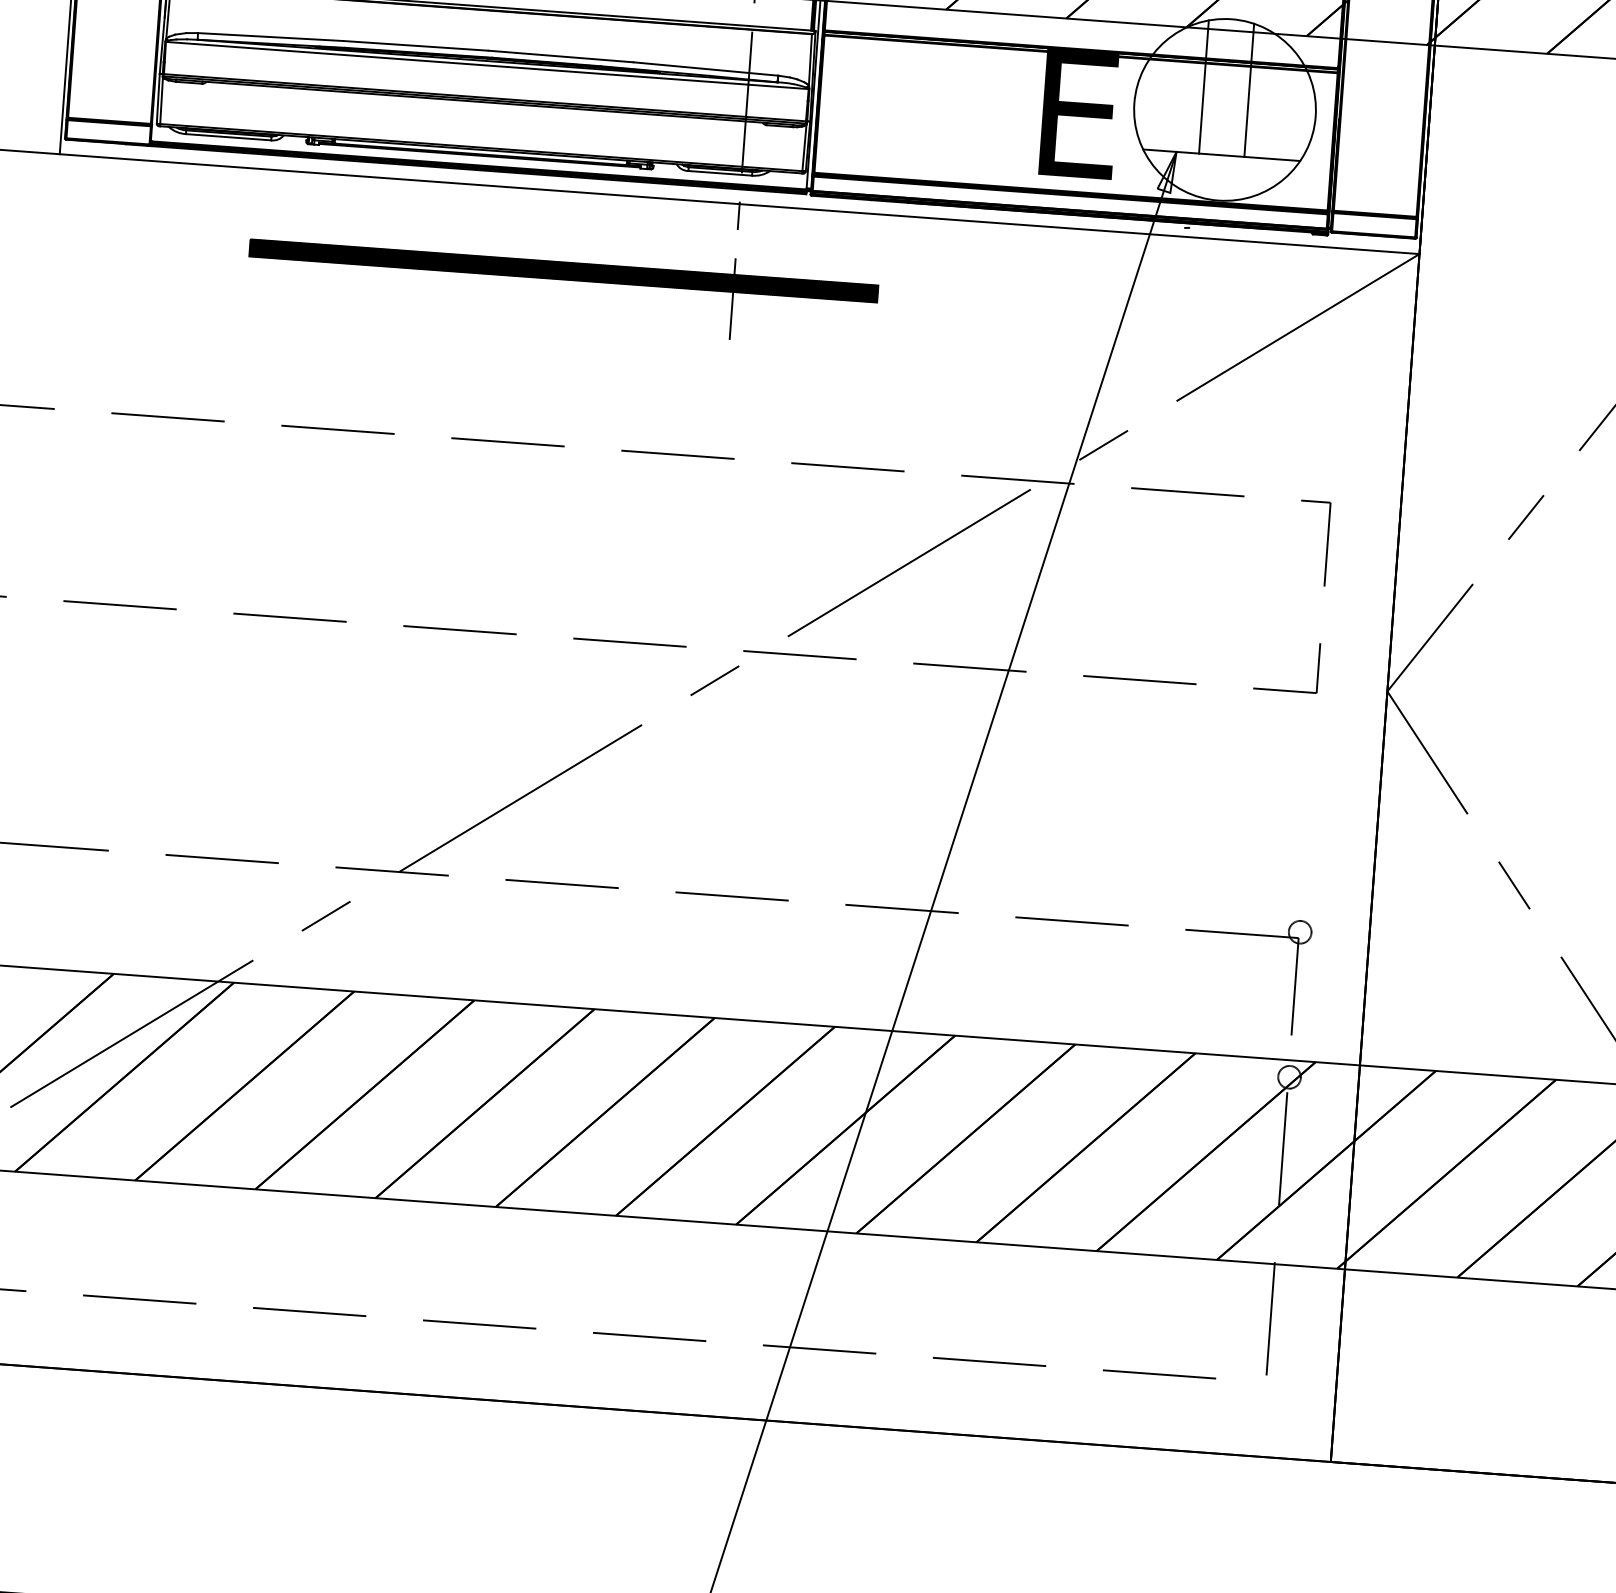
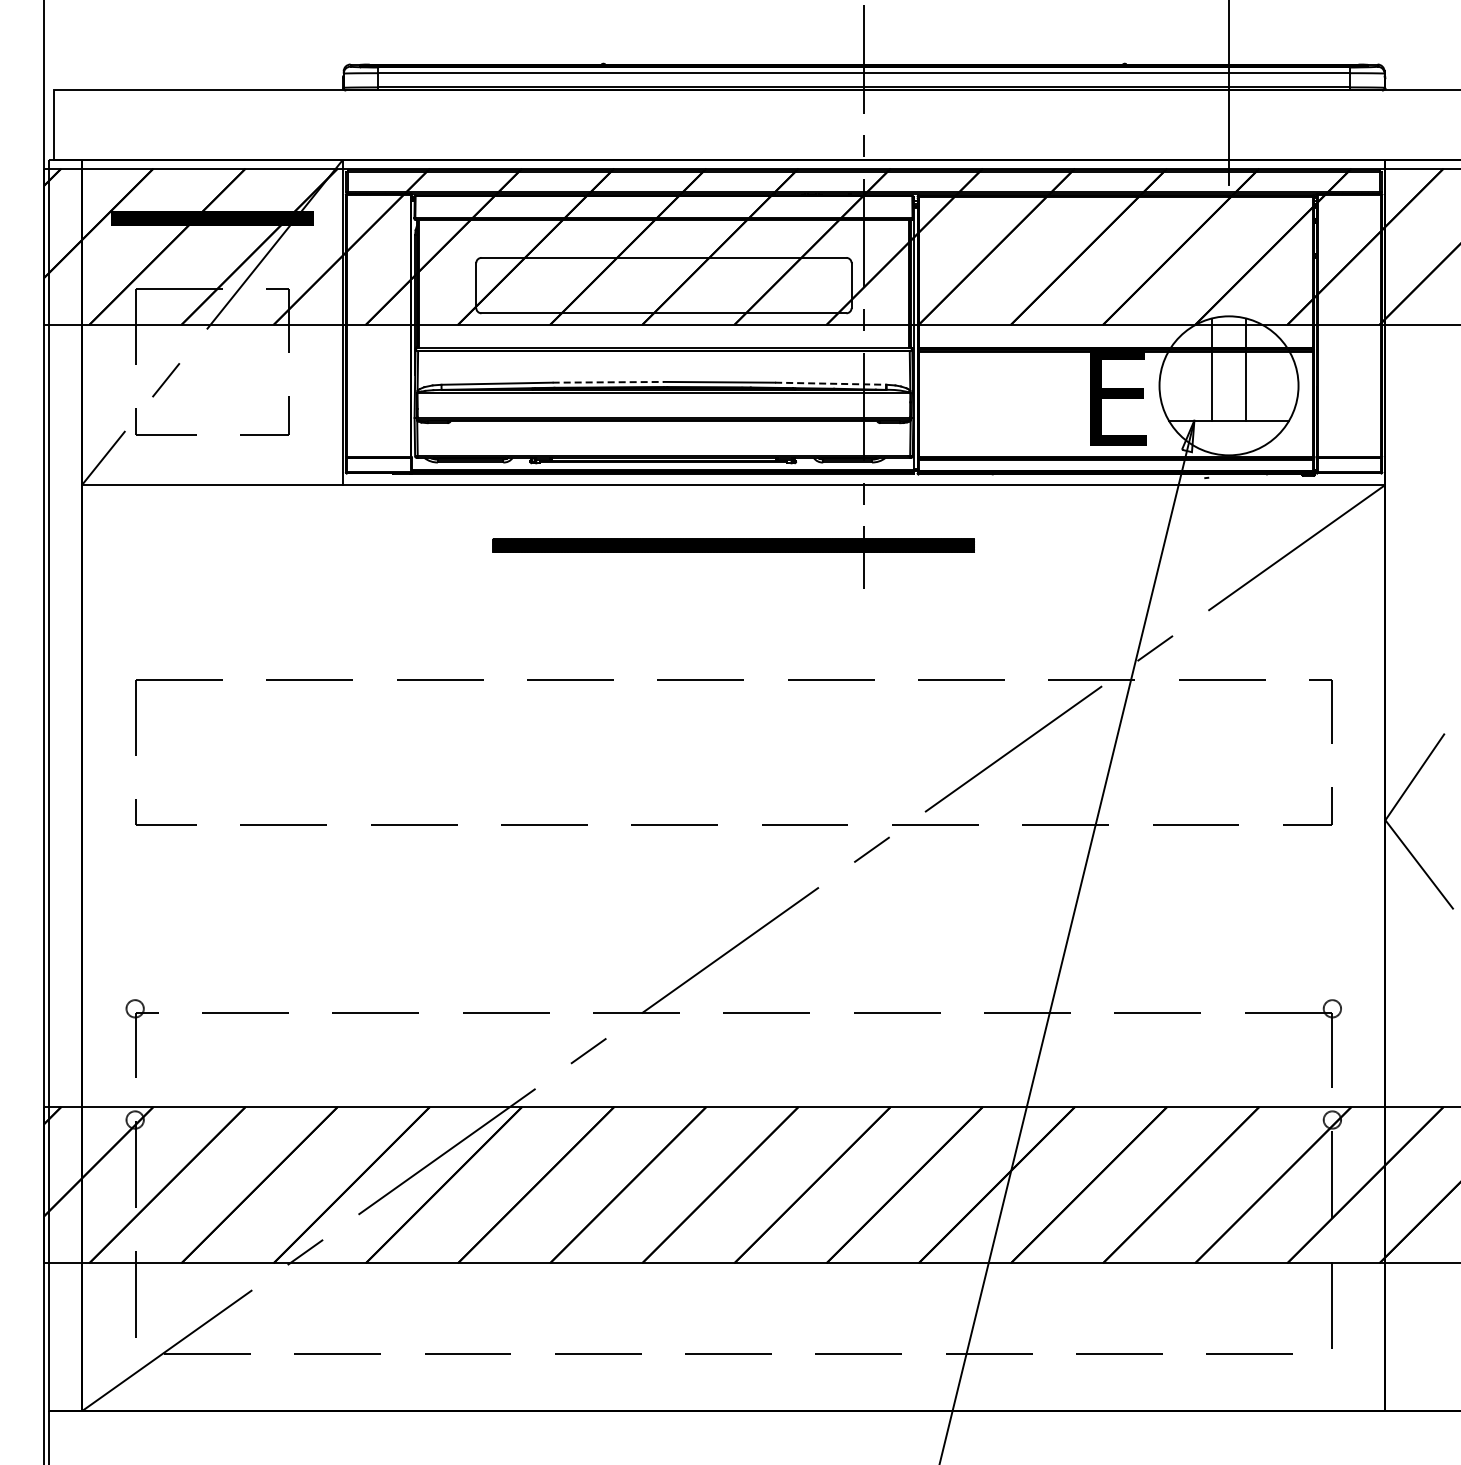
line: (416, 46) -> (608, 382), solid -> dashed
line: (705, 68) -> (830, 383), solid -> dashed

